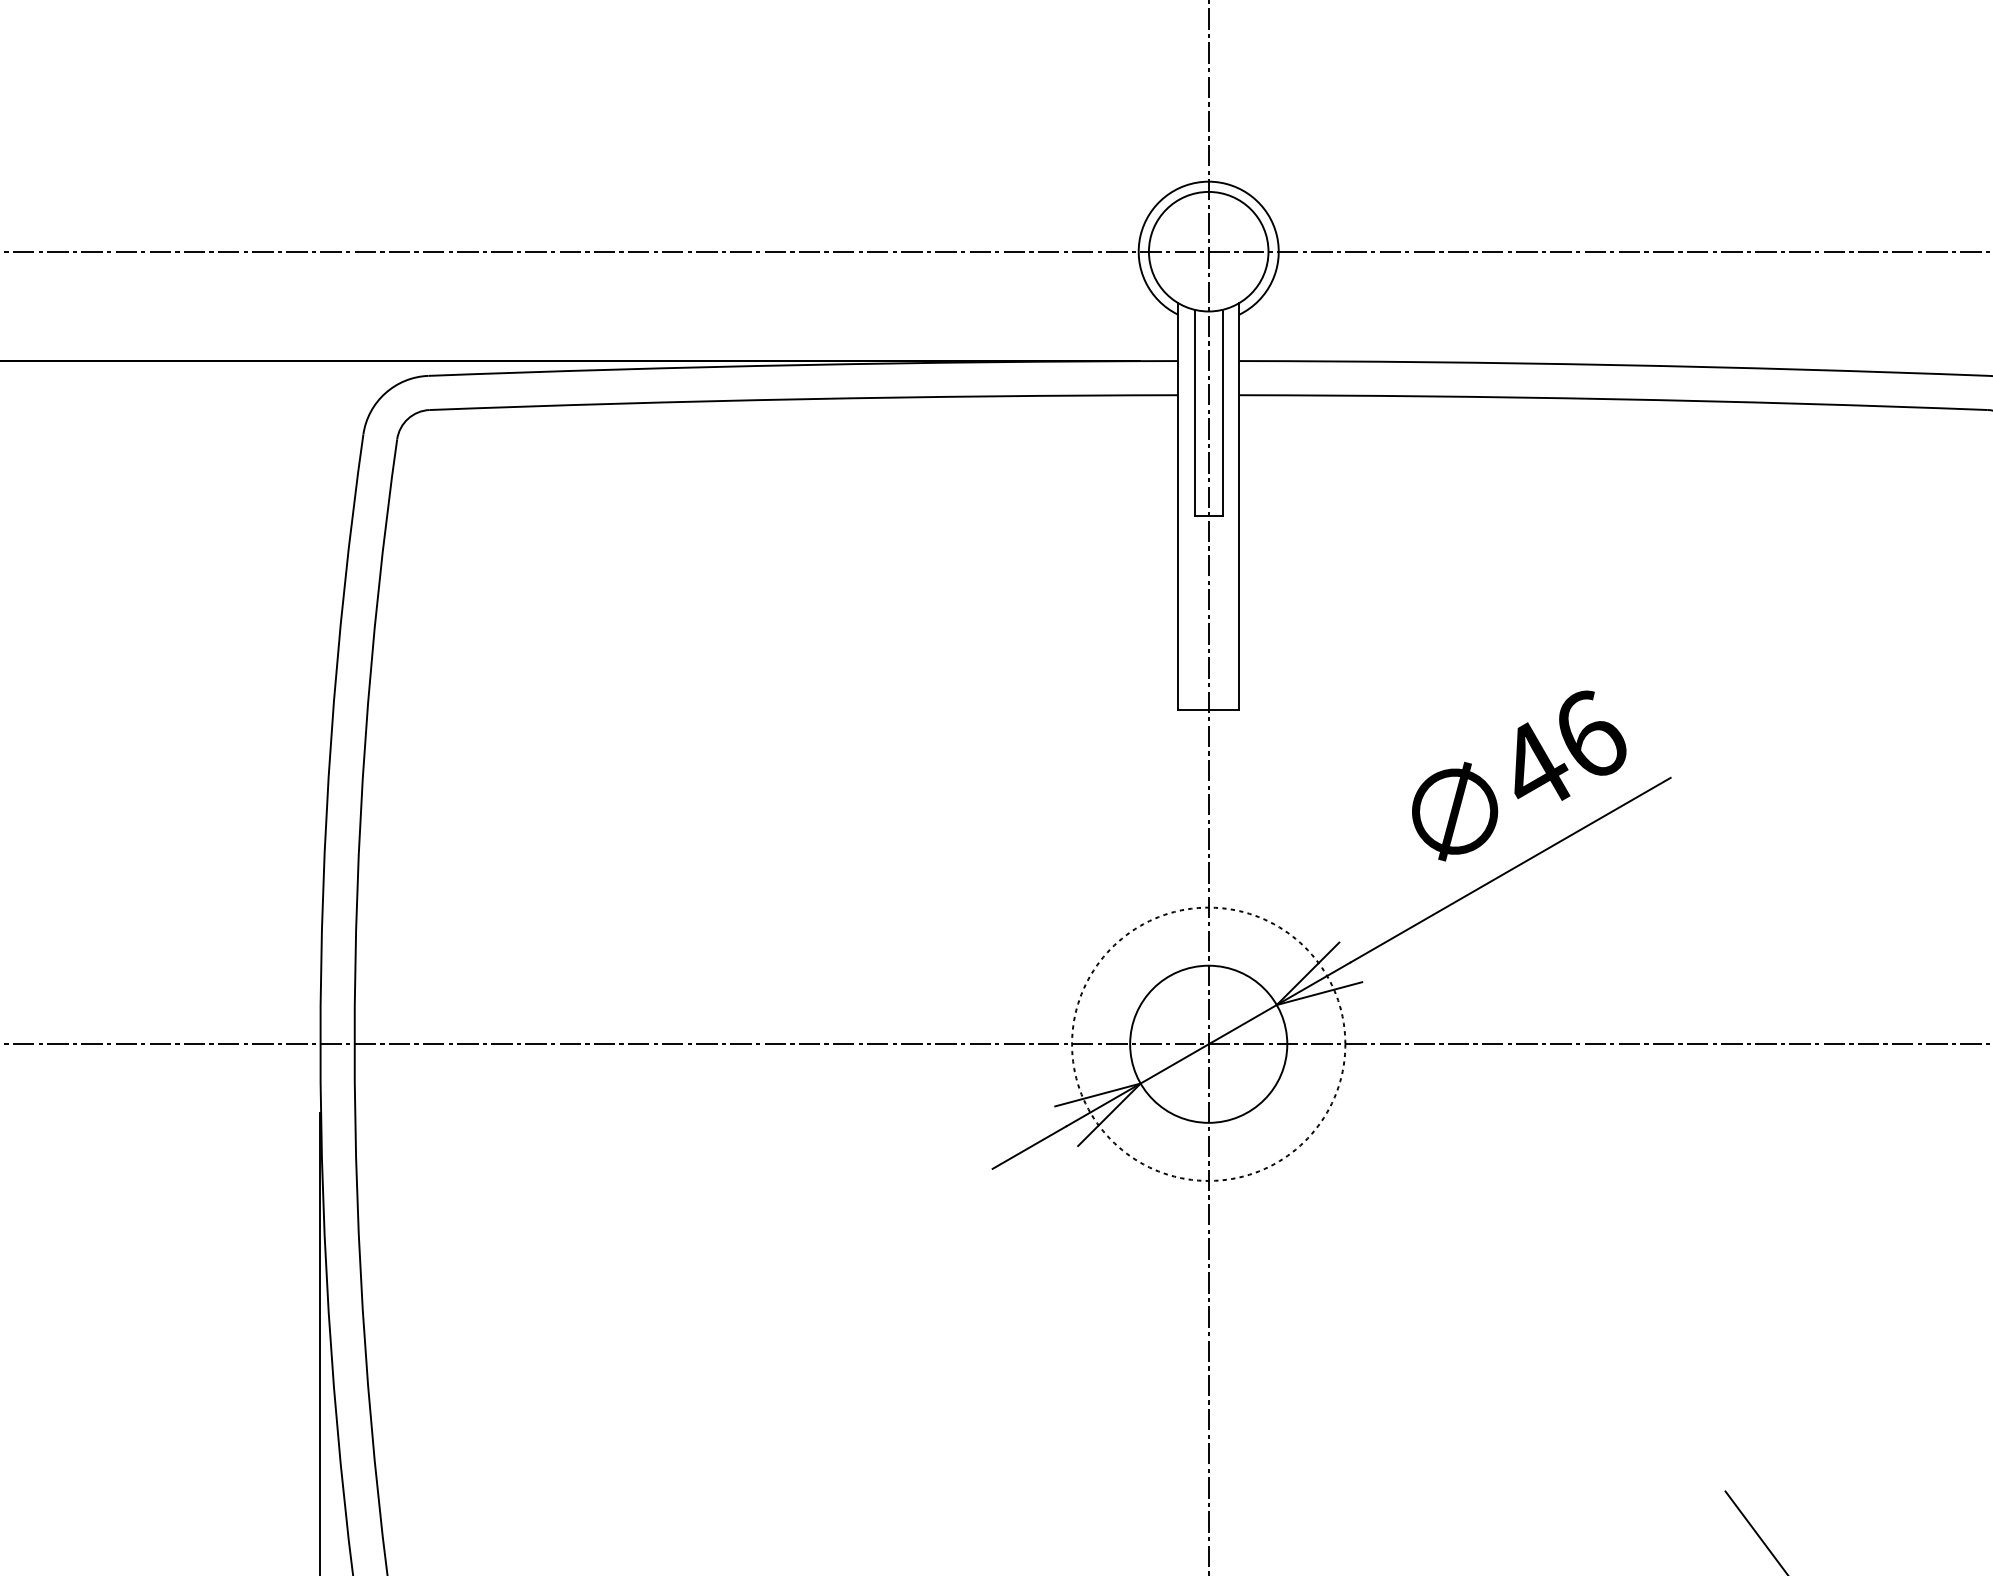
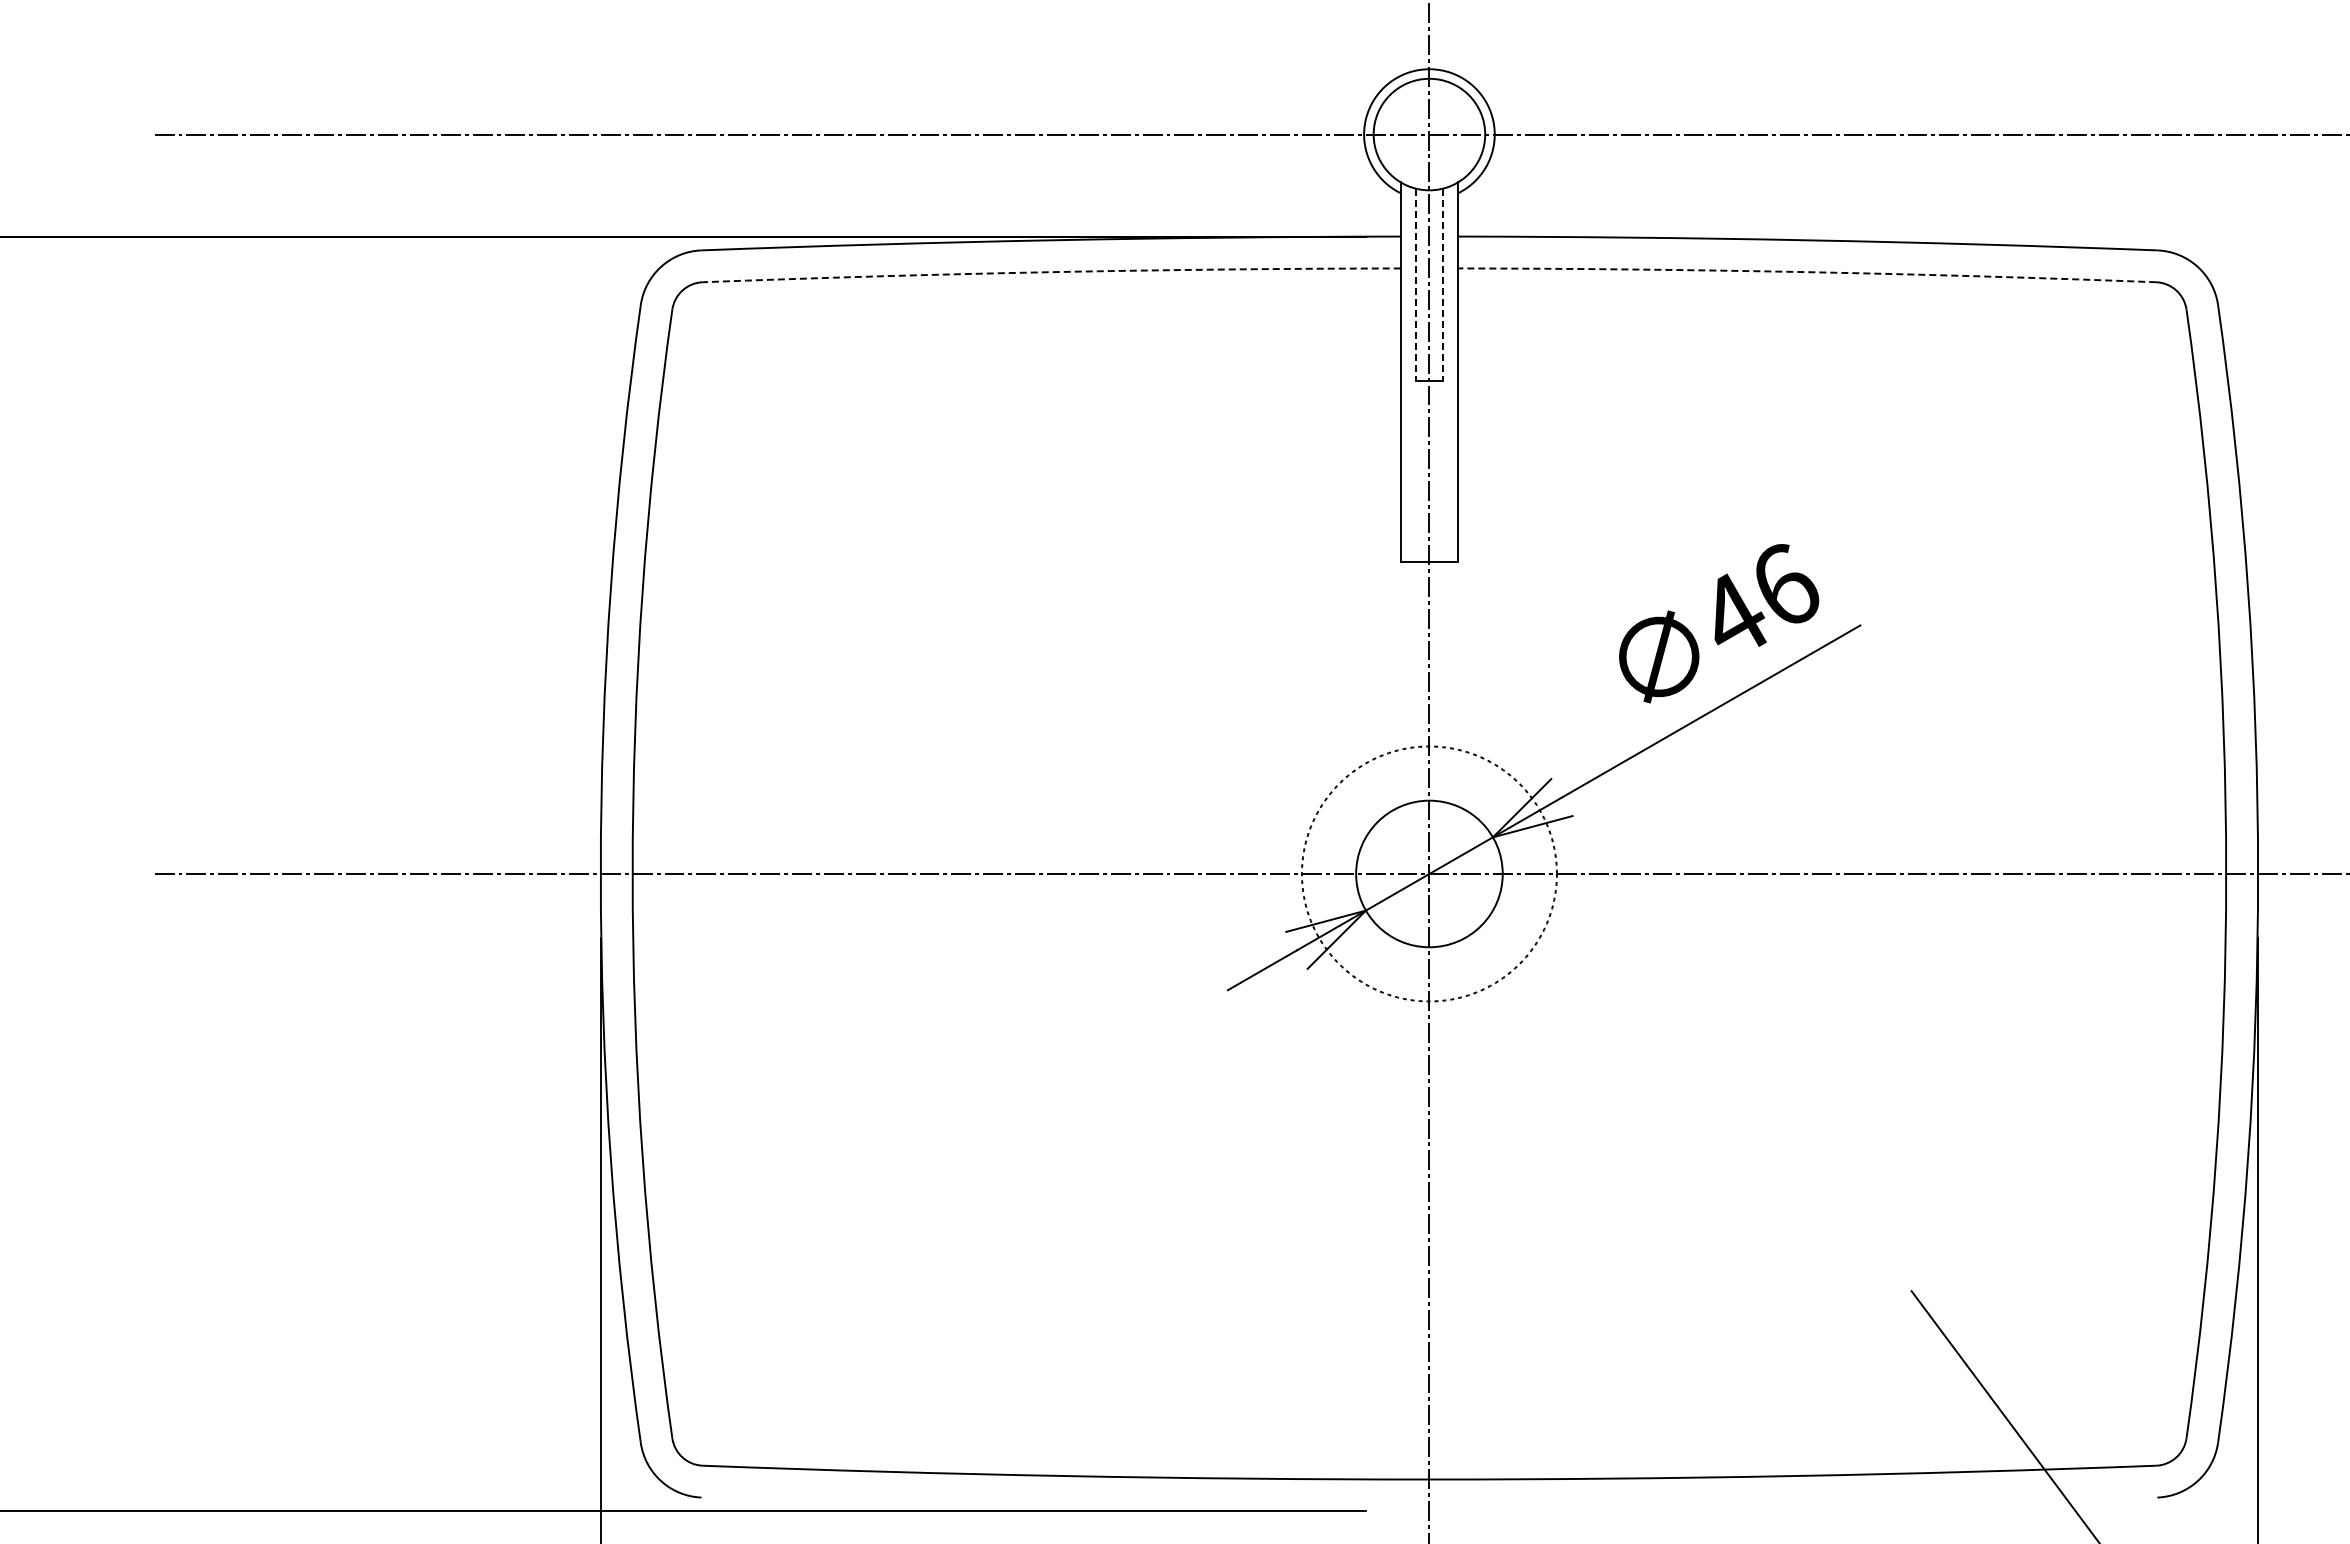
arc: (803, 399) -> (1051, 272), solid -> dashed
arc: (1613, 399) -> (1807, 272), solid -> dashed
line: (1194, 413) -> (1416, 285), solid -> dashed
line: (1222, 413) -> (1442, 285), solid -> dashed

